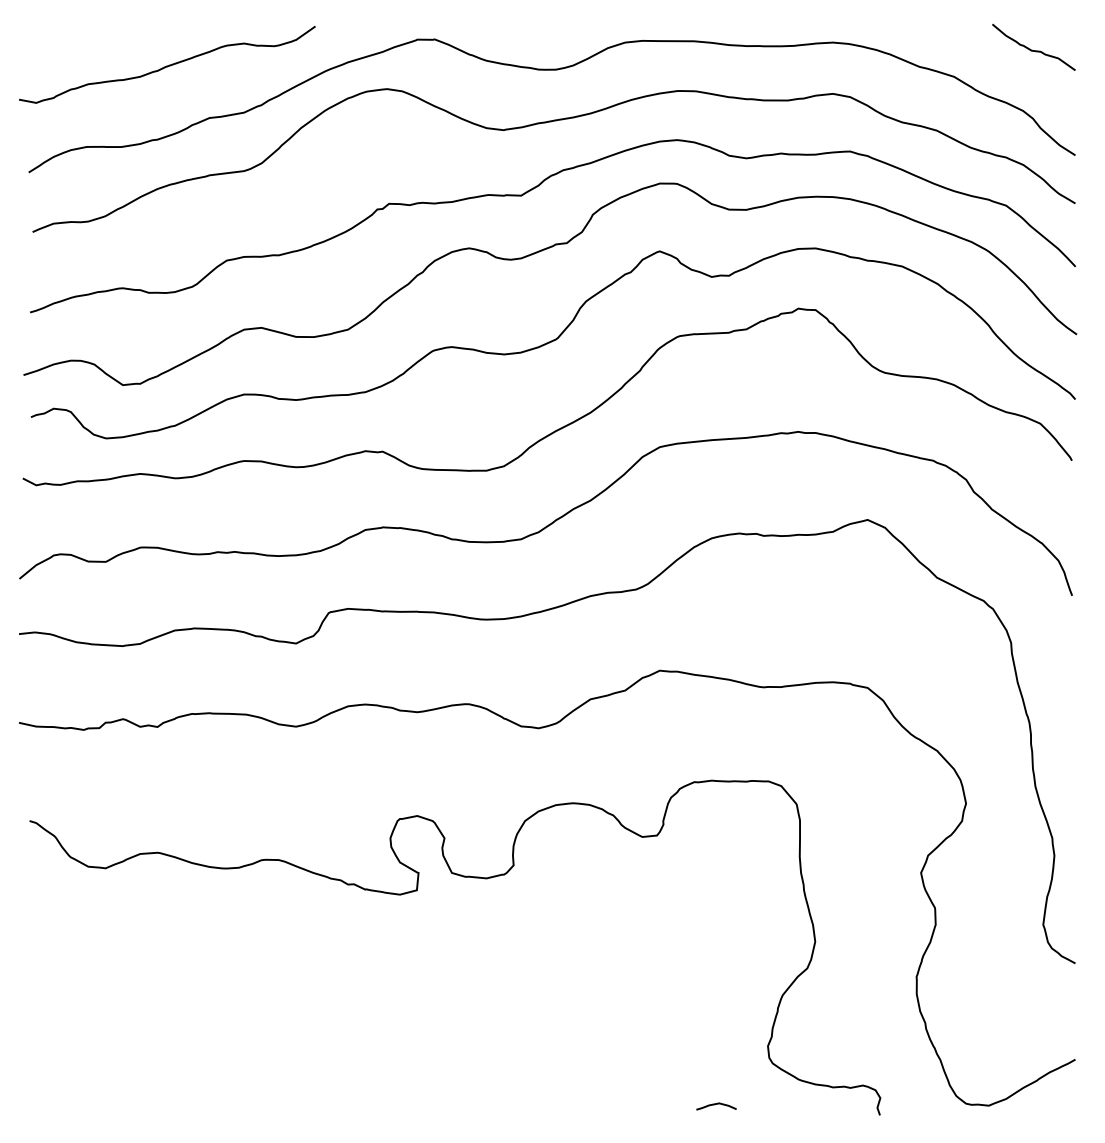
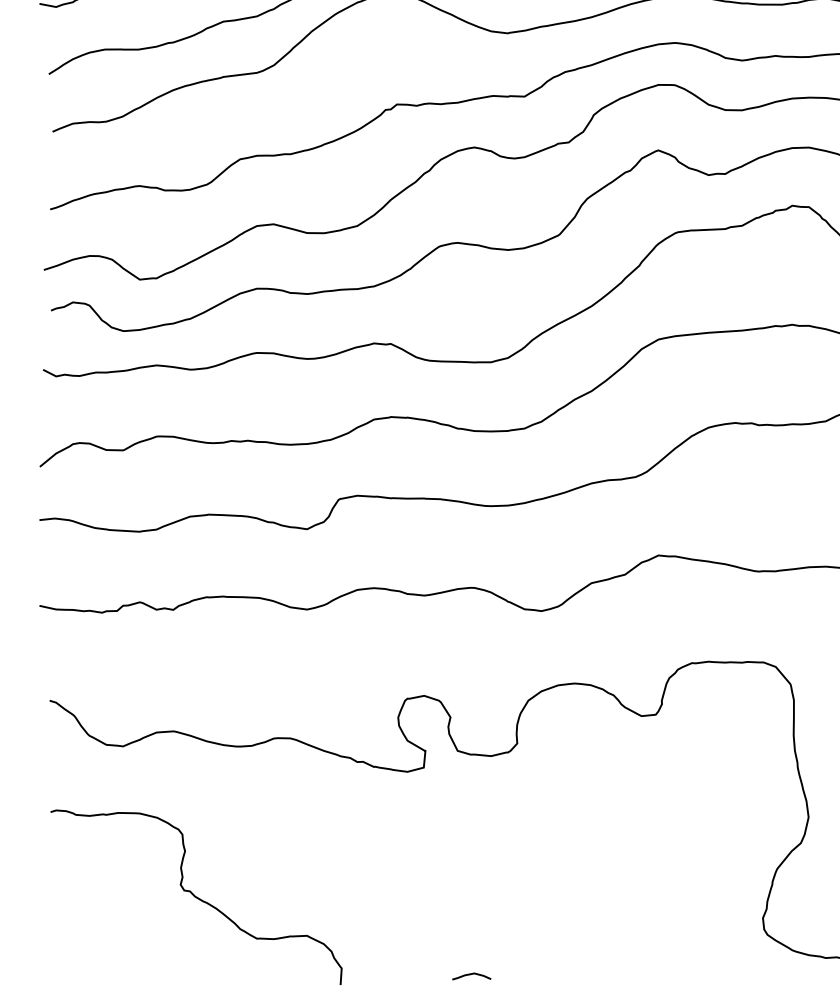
curve: (181, 1024) -> (196, 897), added
curve: (715, 1105) -> (470, 975), moved

